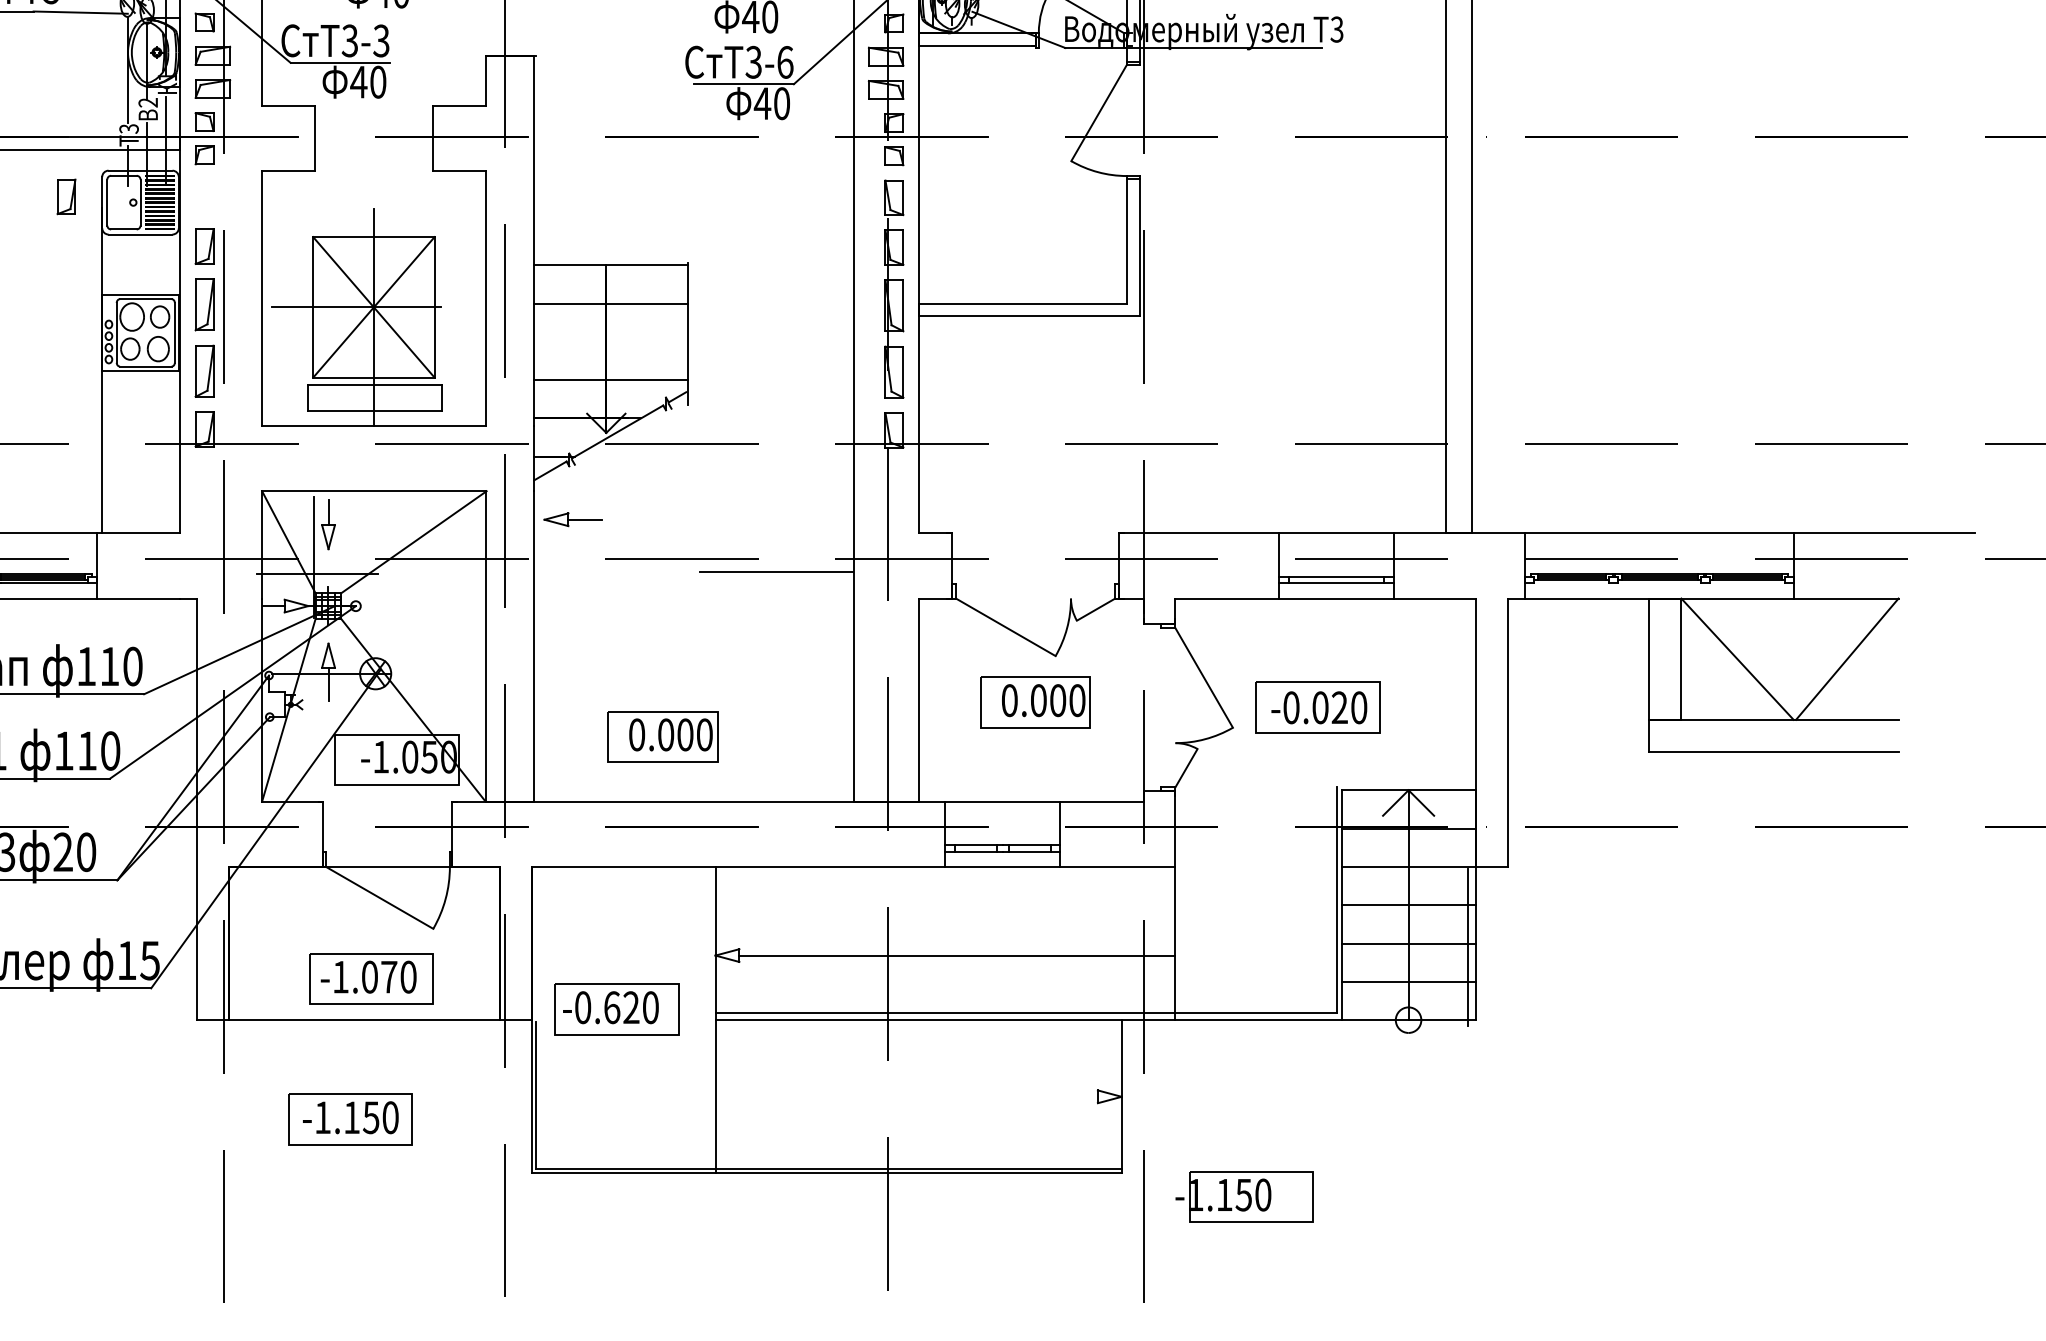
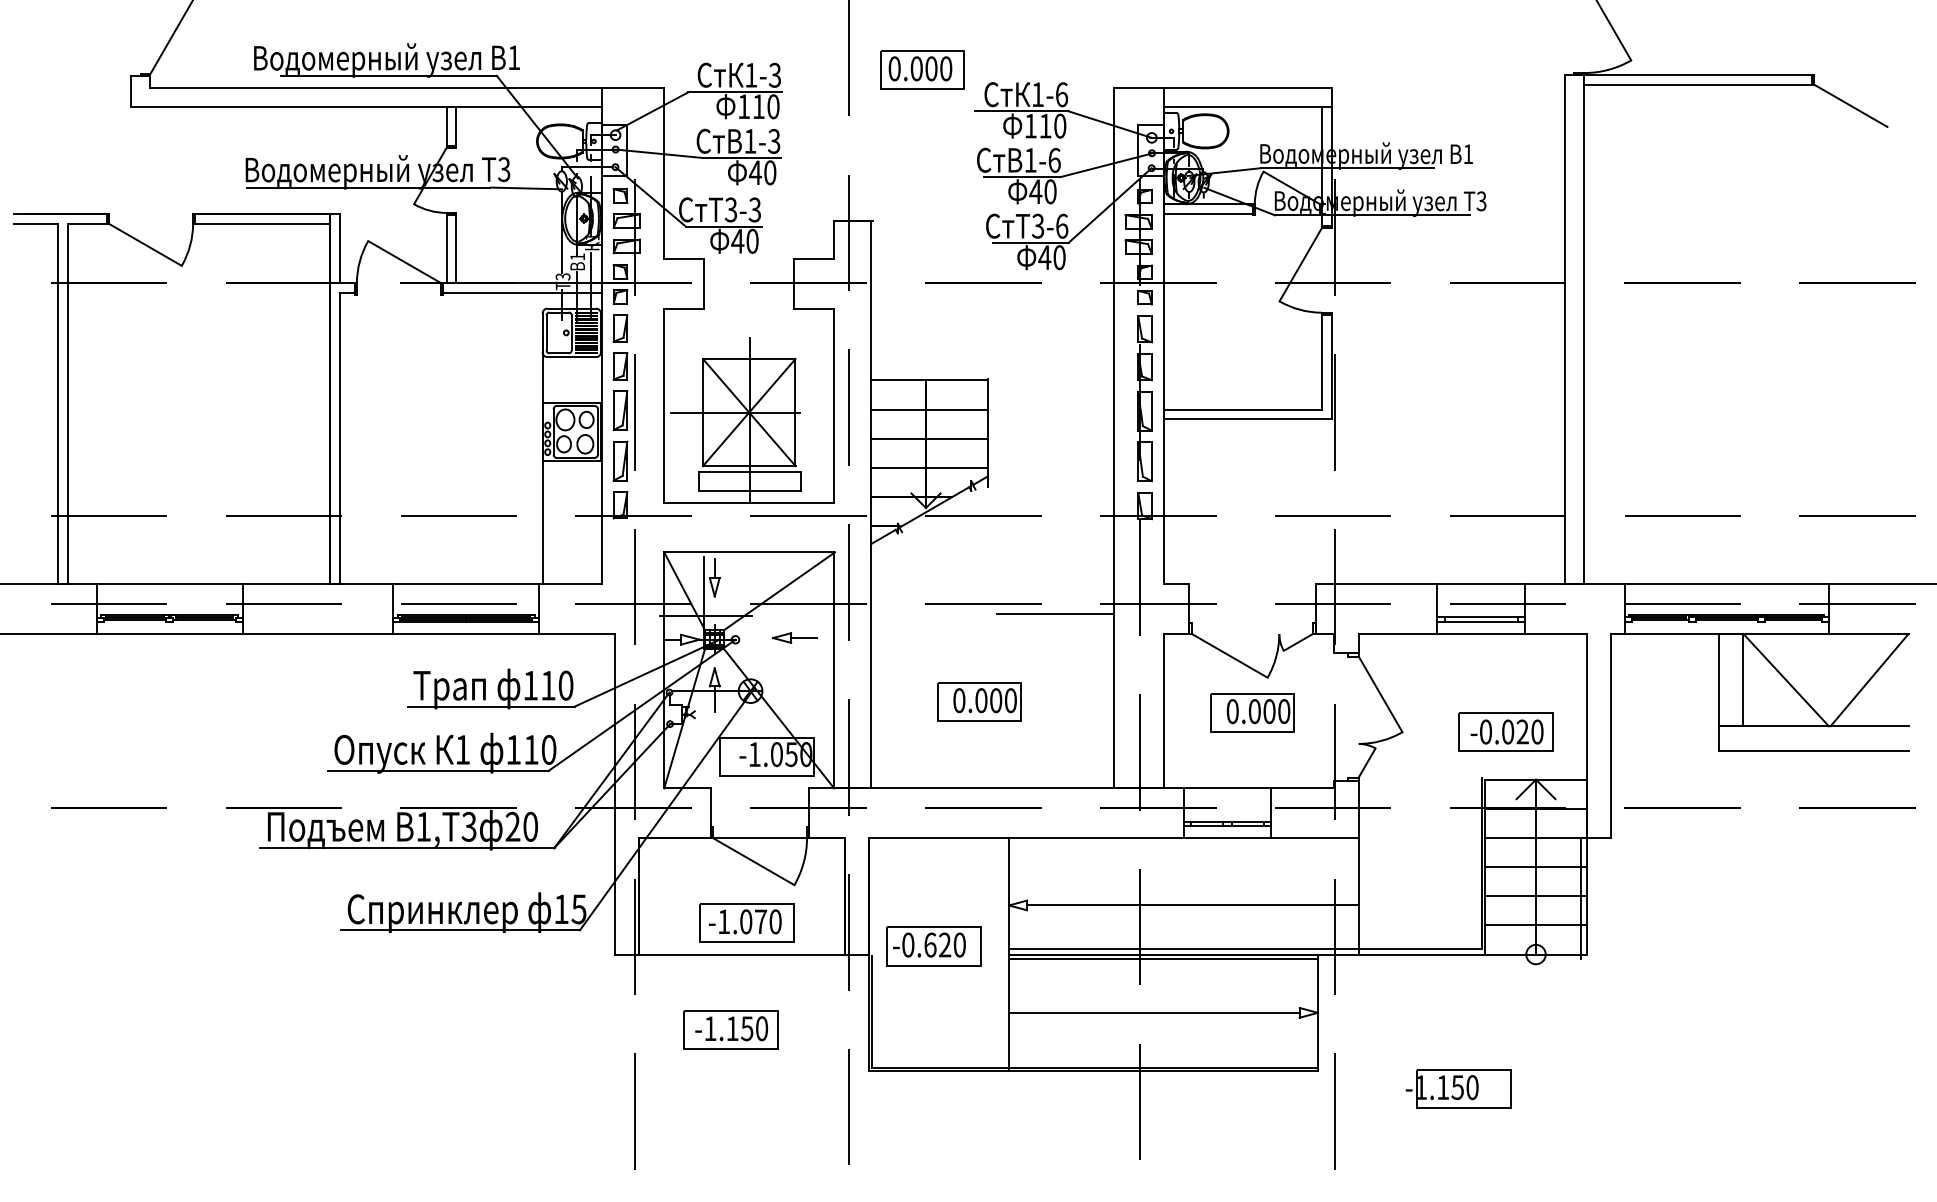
text: (148, 102) -> (577, 256), 2 -> 1
part: (66, 196) -> (620, 328), moved
line: (610, 341) -> (929, 438), added
part: (572, 519) -> (794, 637), moved
part: (1317, 707) -> (1505, 731), moved
part: (663, 736) -> (979, 701), moved
line: (918, 1025) -> (1163, 958), added
line: (906, 1096) -> (1154, 1012), added
part: (1244, 1196) -> (1458, 1088), moved

